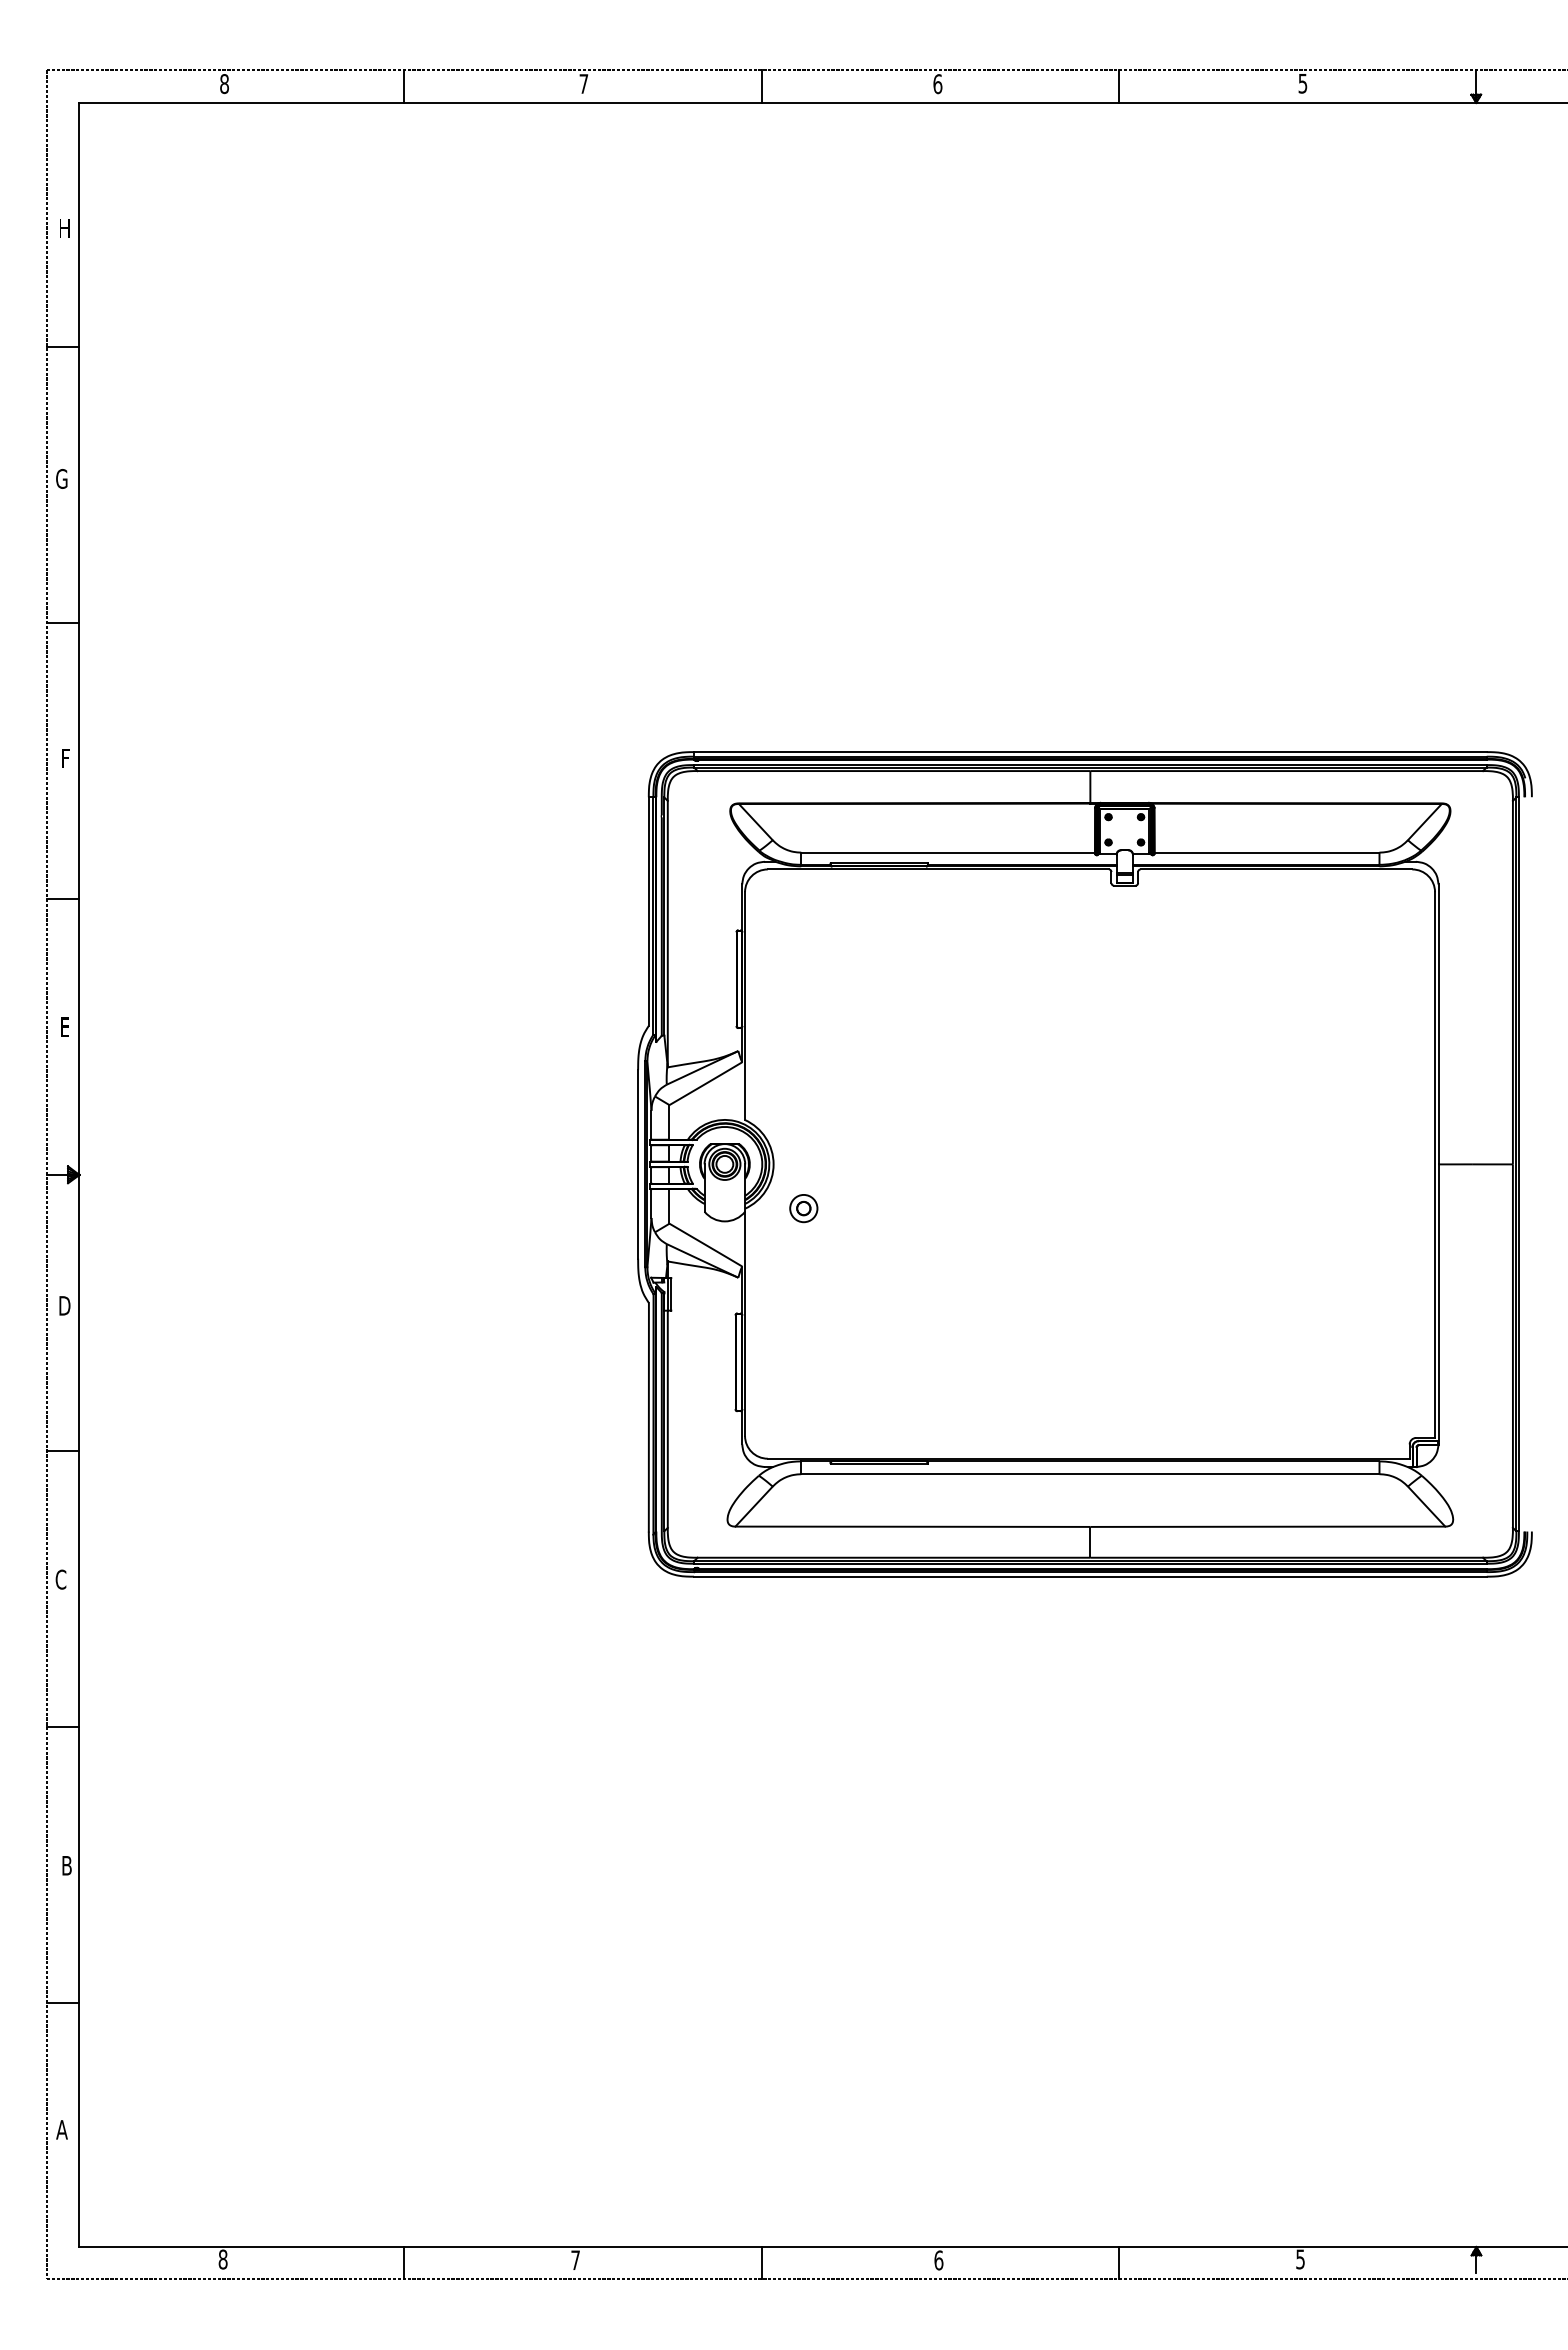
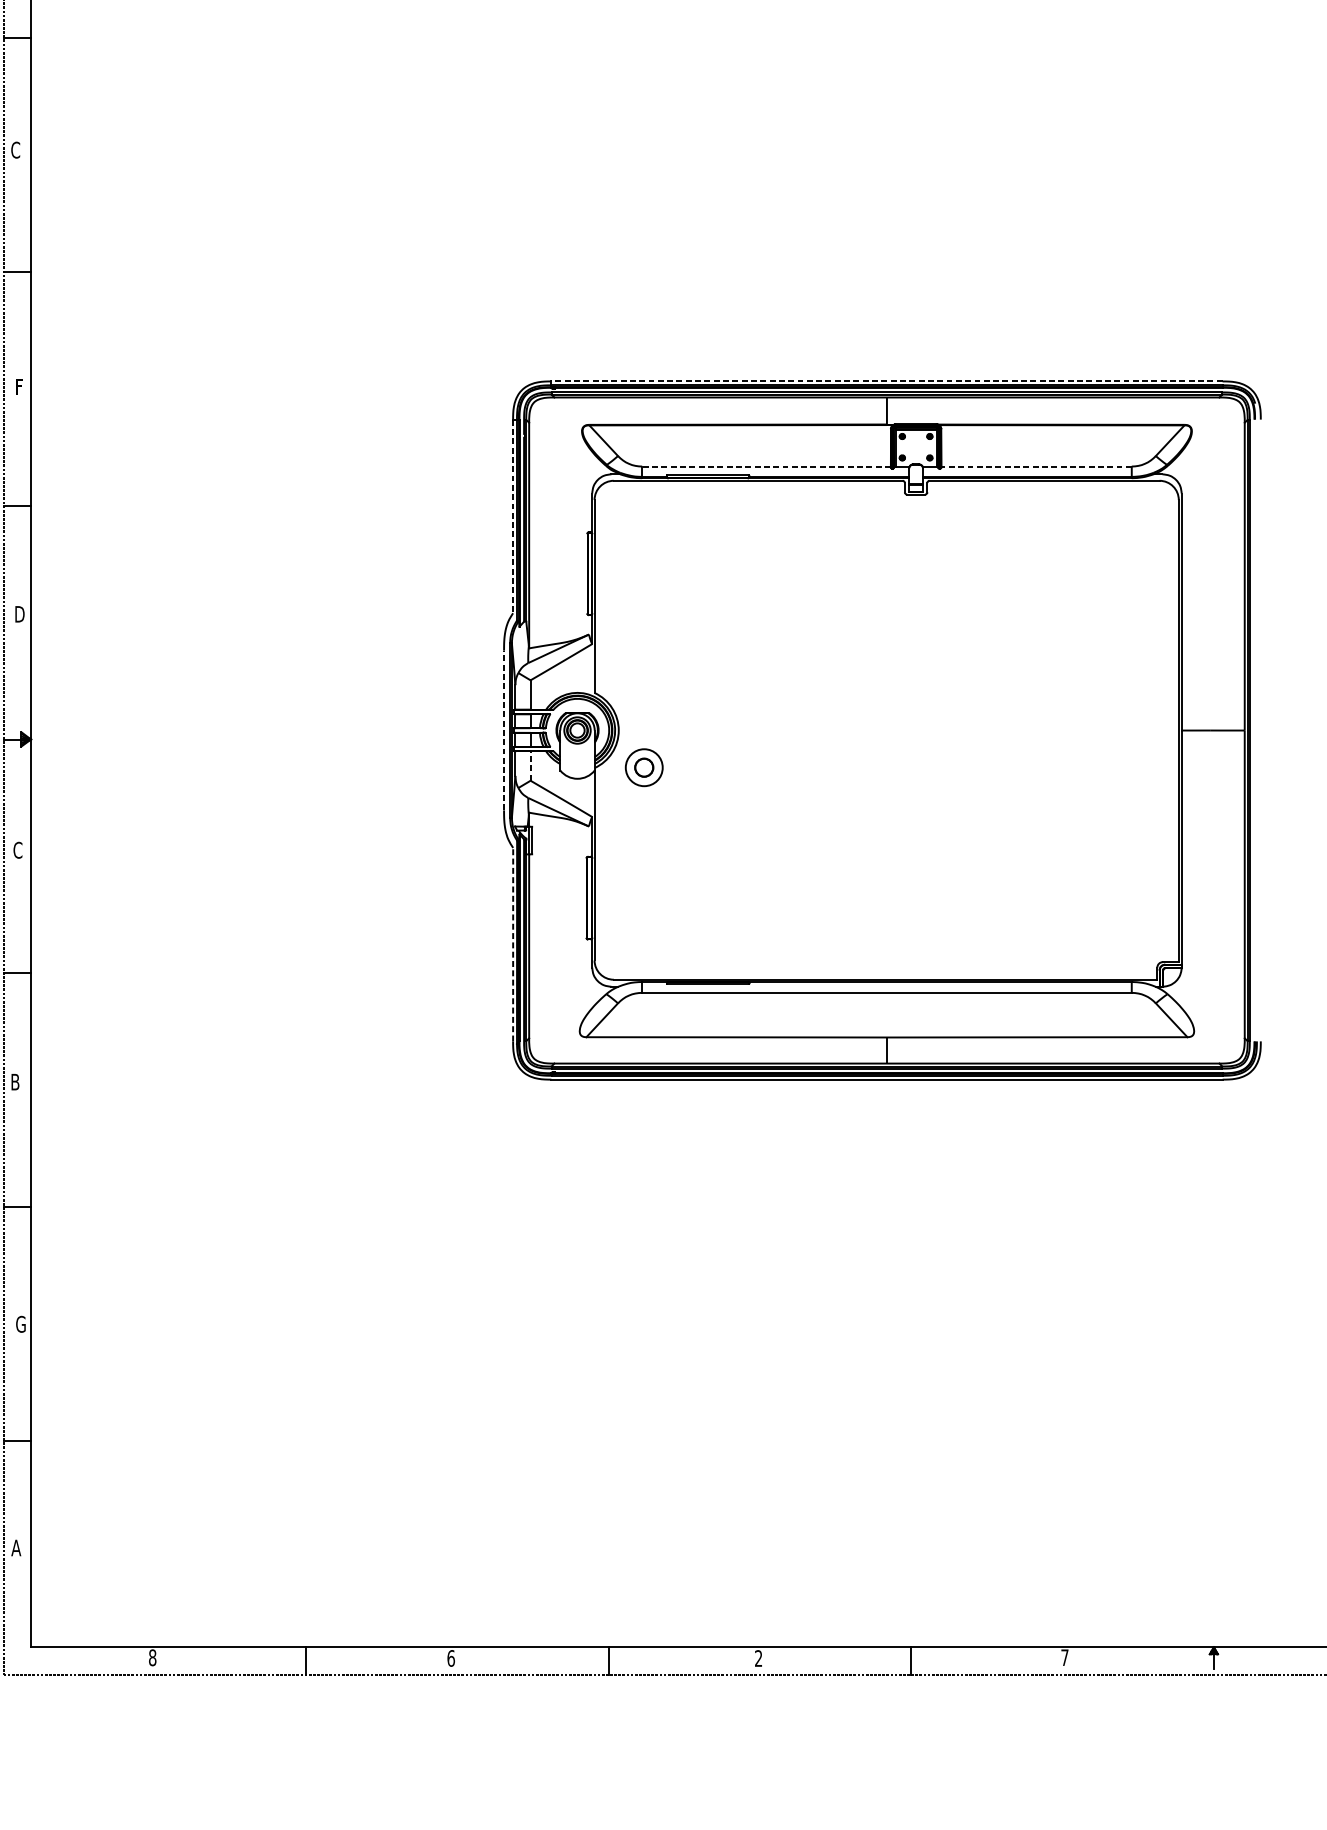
text: (64, 478) -> (18, 149), G -> C
line: (1089, 752) -> (886, 381), solid -> dashed
line: (948, 852) -> (766, 466), solid -> dashed
line: (1266, 852) -> (1036, 466), solid -> dashed
line: (648, 912) -> (512, 517), solid -> dashed
text: (66, 1026) -> (20, 613), E -> D
line: (638, 1163) -> (504, 729), solid -> dashed
line: (669, 1205) -> (530, 765), solid -> dashed
part: (803, 1208) -> (644, 767), size x1.6
text: (64, 1305) -> (18, 850), D -> C
line: (648, 1416) -> (512, 943), solid -> dashed
text: (60, 1579) -> (14, 1082), C -> B
text: (67, 1865) -> (20, 1324), B -> G
text: (1300, 2259) -> (1064, 1657), 5 -> 7
text: (575, 2260) -> (451, 1658), 7 -> 6
text: (938, 2260) -> (758, 1658), 6 -> 2

